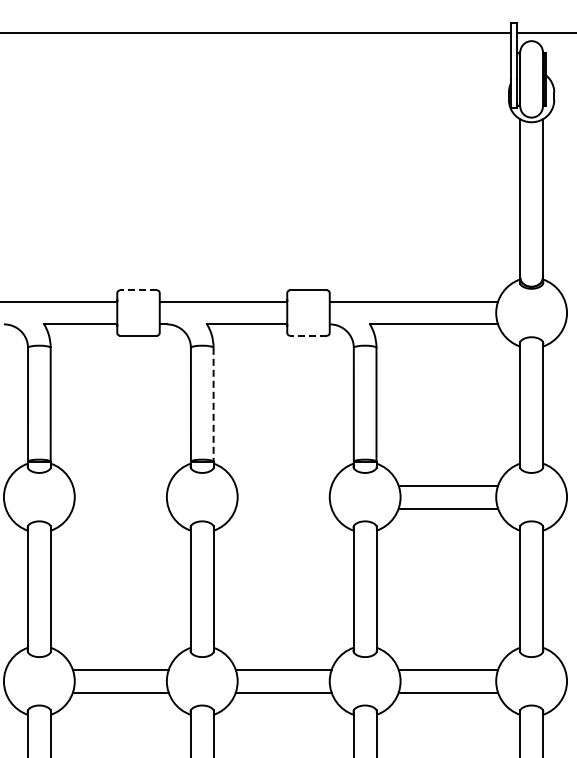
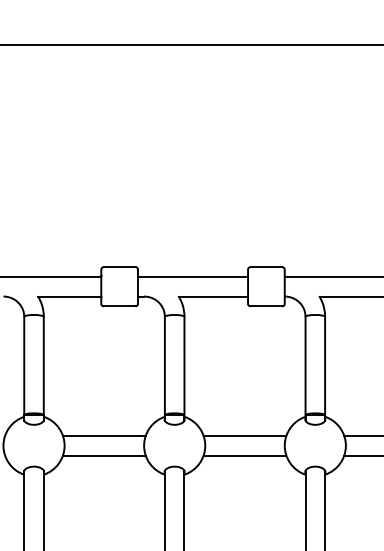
line: (138, 290) -> (119, 267), dashed -> solid
line: (308, 335) -> (266, 306), dashed -> solid
line: (213, 404) -> (184, 365), dashed -> solid
line: (120, 485) -> (104, 435), added
line: (283, 485) -> (244, 435), added
line: (120, 508) -> (104, 455), added
line: (283, 508) -> (244, 455), added

